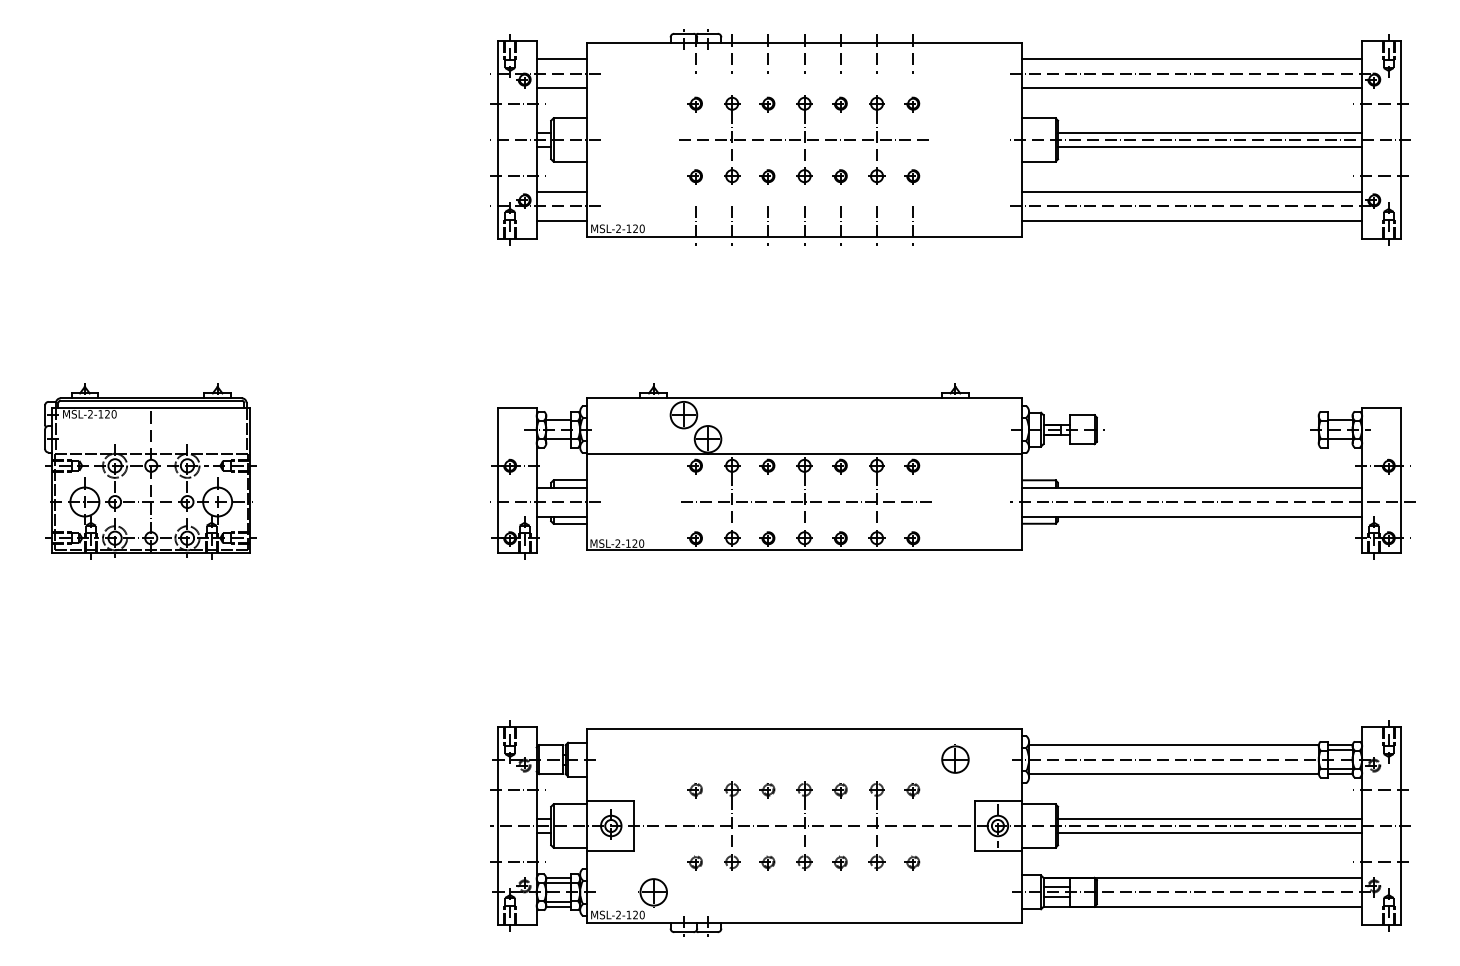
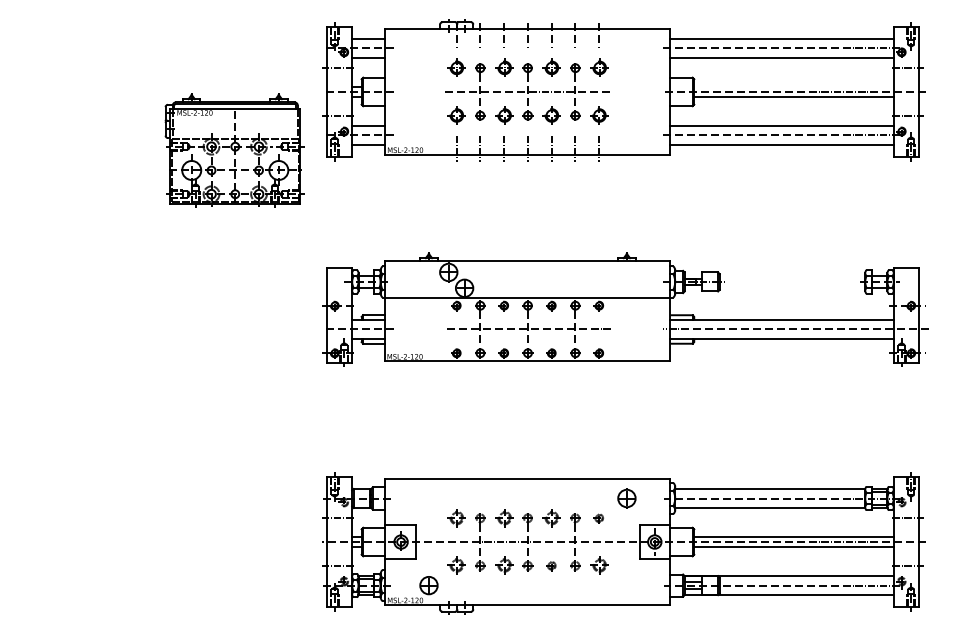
part: (695, 104) -> (456, 68), size x1.6
part: (767, 104) -> (503, 68), size x1.6
part: (840, 104) -> (551, 68), size x1.6
part: (912, 104) -> (598, 68), size x1.6
line: (1209, 133) -> (793, 87), removed
part: (695, 175) -> (456, 115), size x1.6
part: (767, 175) -> (503, 115), size x1.6
part: (840, 175) -> (551, 115), size x1.6
part: (912, 175) -> (598, 115), size x1.6
part: (150, 471) -> (234, 150), moved
part: (695, 790) -> (456, 518), size x1.6
part: (767, 790) -> (503, 518), size x1.6
part: (840, 790) -> (551, 518), size x1.6
part: (695, 863) -> (456, 566), size x1.6
part: (767, 863) -> (503, 566), size x1.6
part: (912, 863) -> (598, 566), size x1.6

